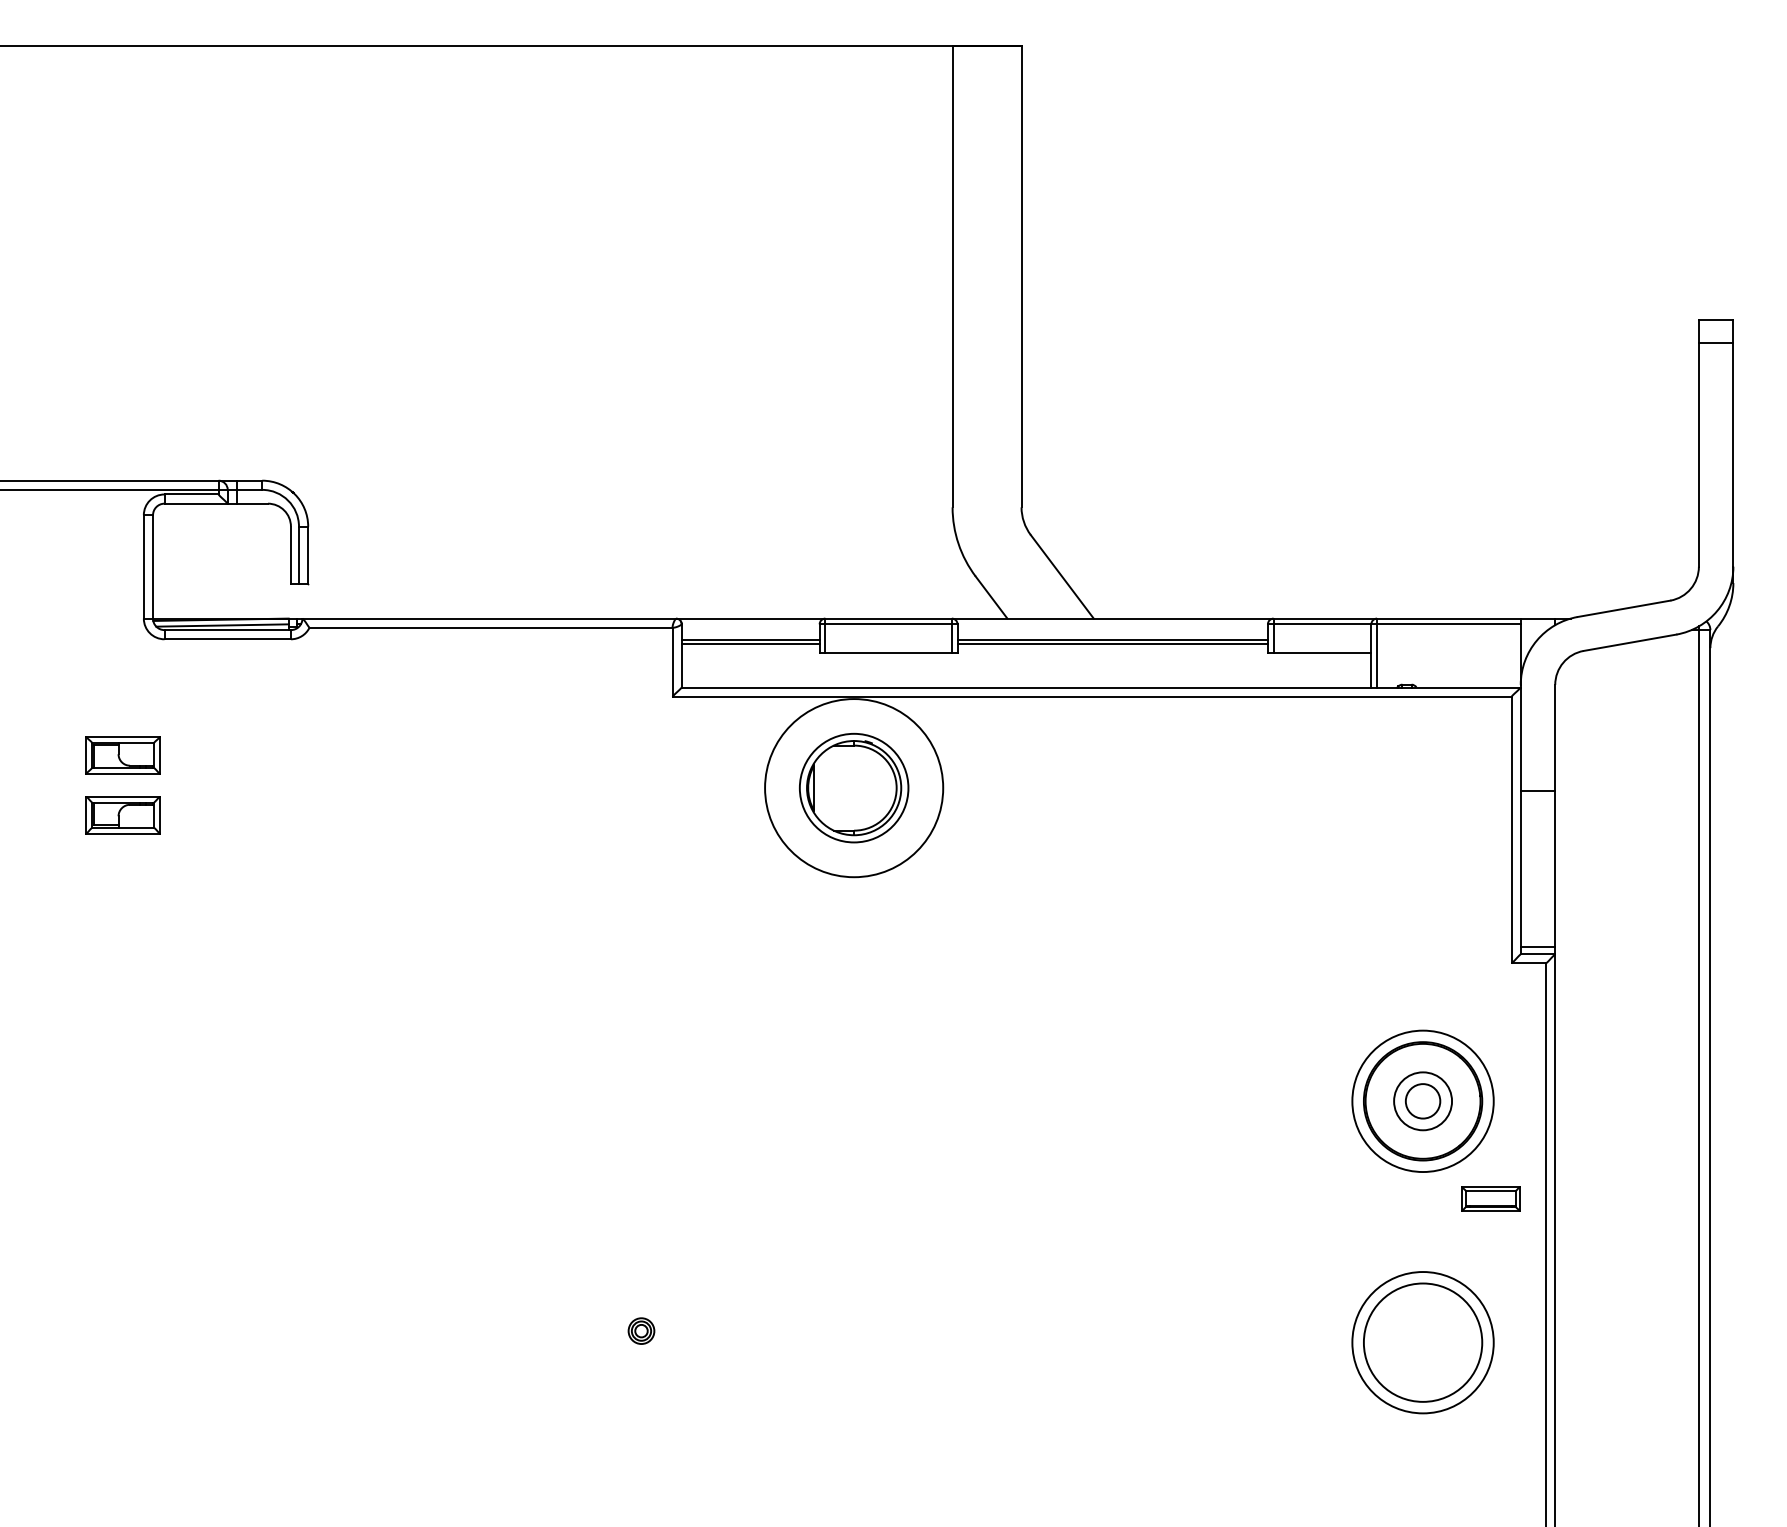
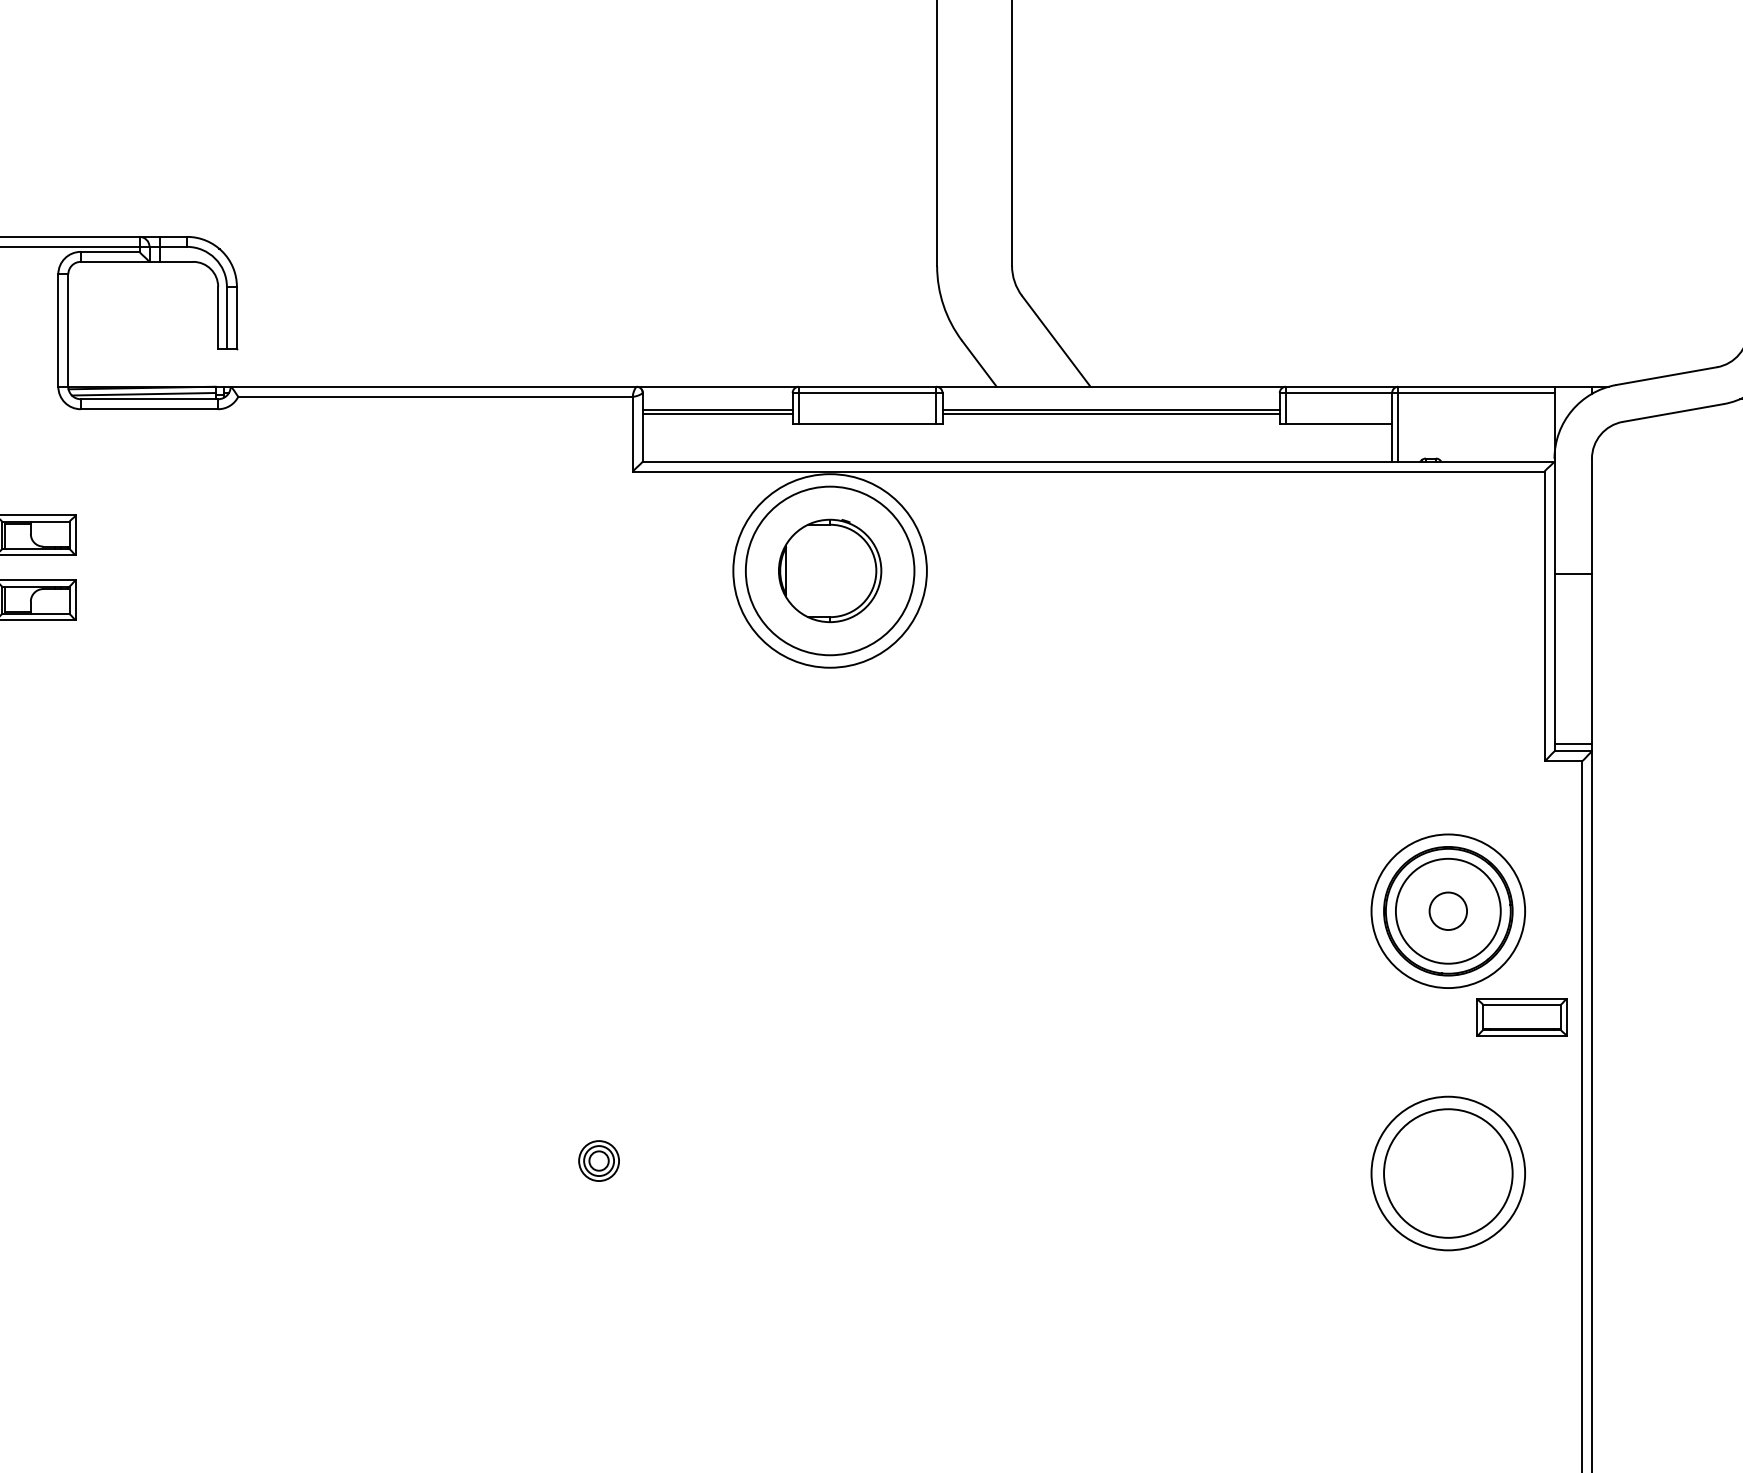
circle: (853, 787) -> (829, 570), size x1.43
circle: (1422, 1101) -> (1447, 911), size x1.67
part: (1490, 1198) -> (1521, 1016), size x1.43
part: (641, 1330) -> (599, 1160), size x1.43

